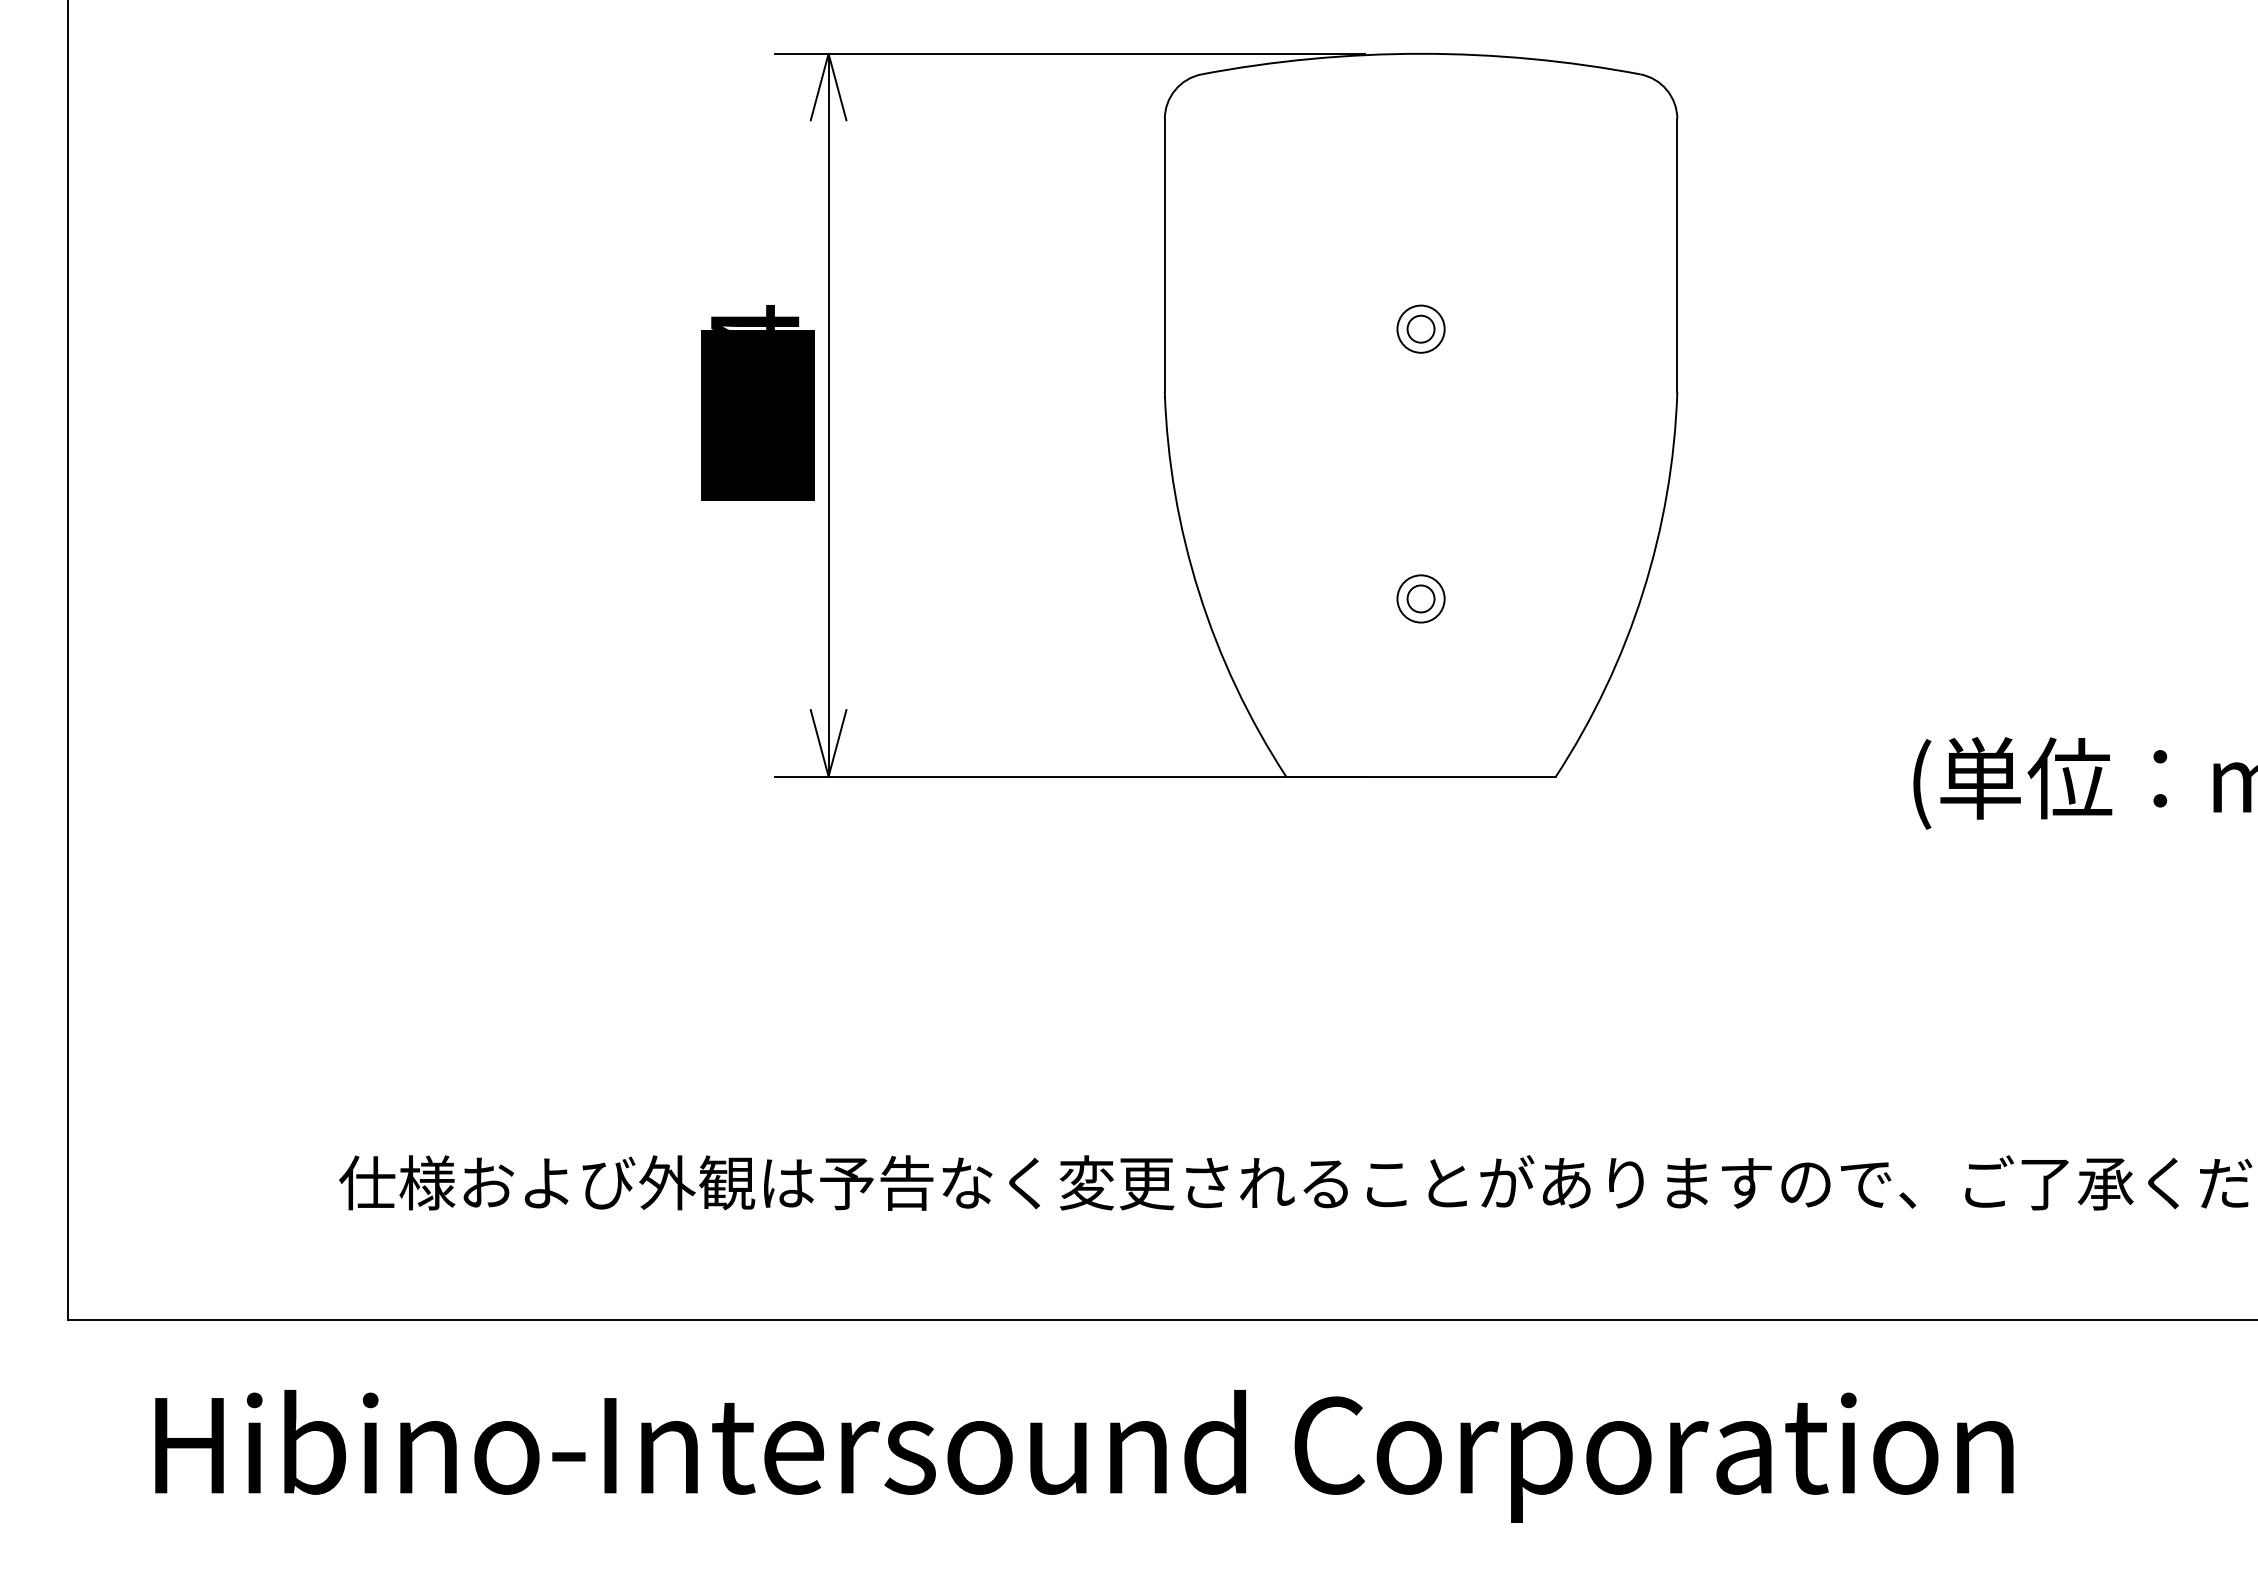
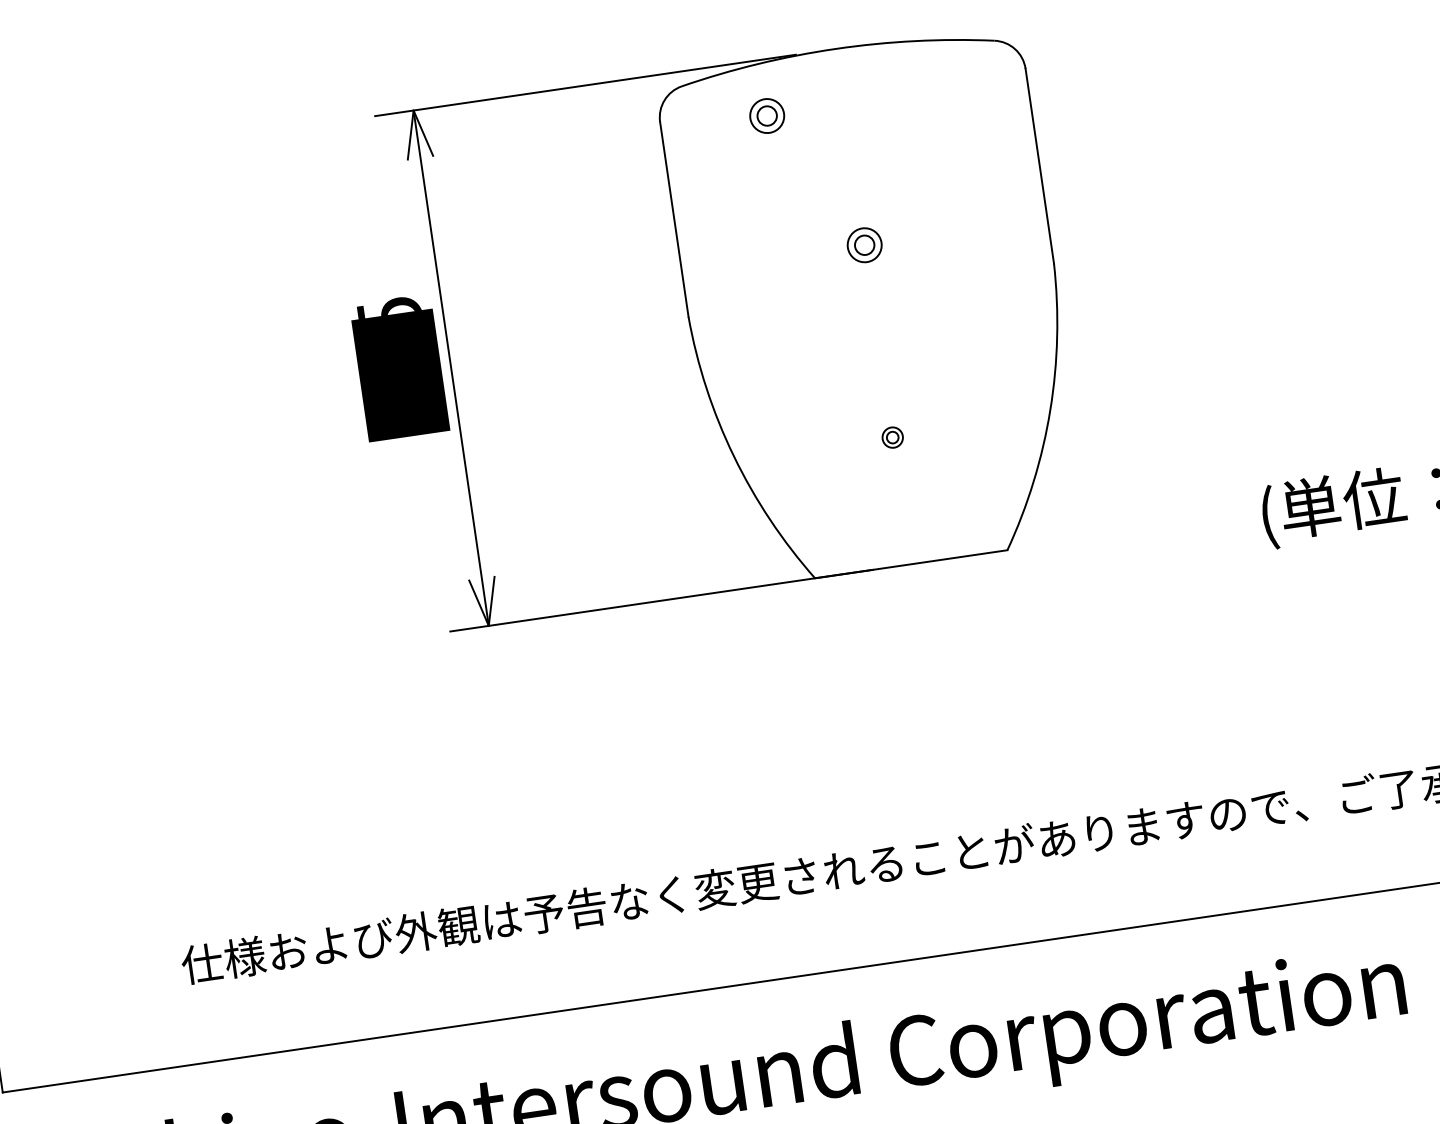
part: (1312, 131) -> (766, 115), added
text: (755, 317) -> (388, 306), 214 -> 185
part: (1420, 598) -> (892, 437), size x0.6

